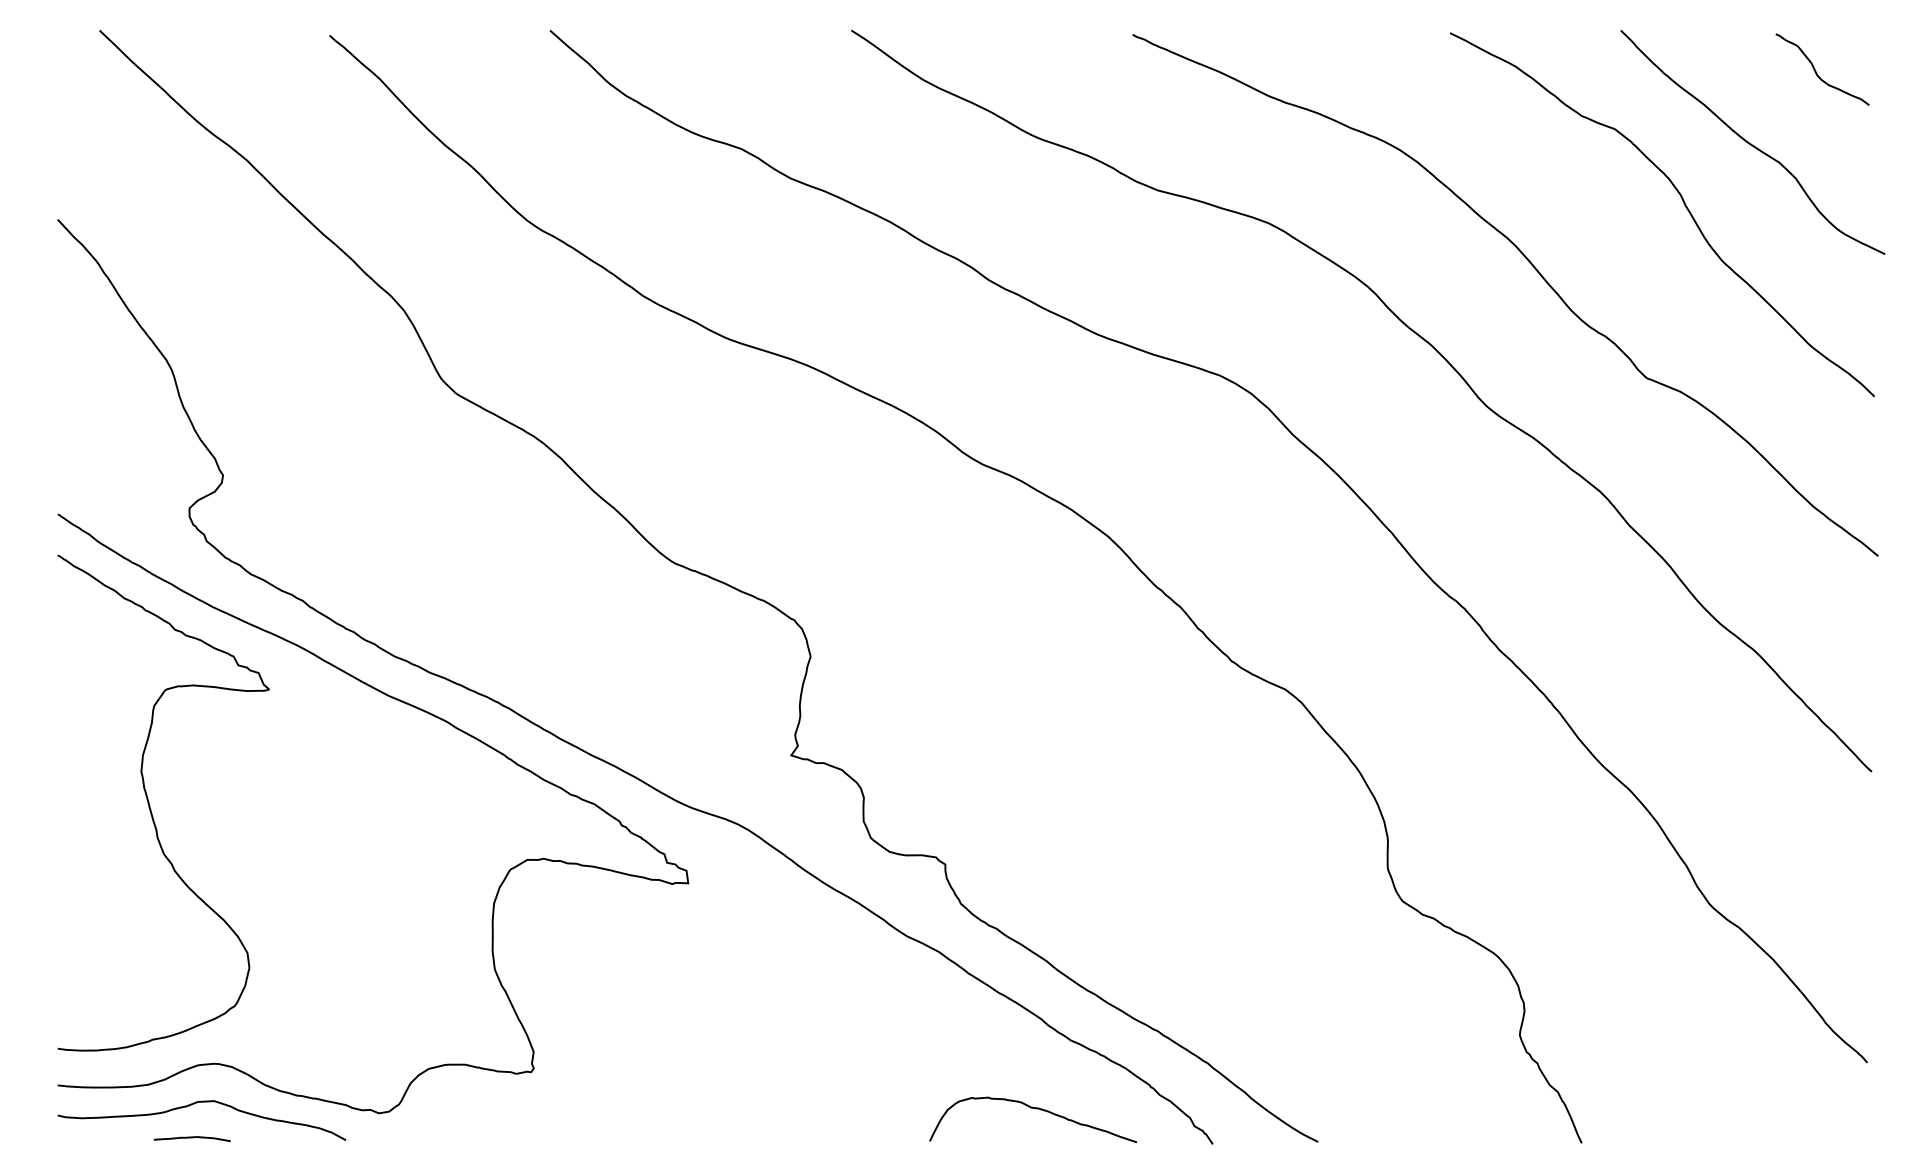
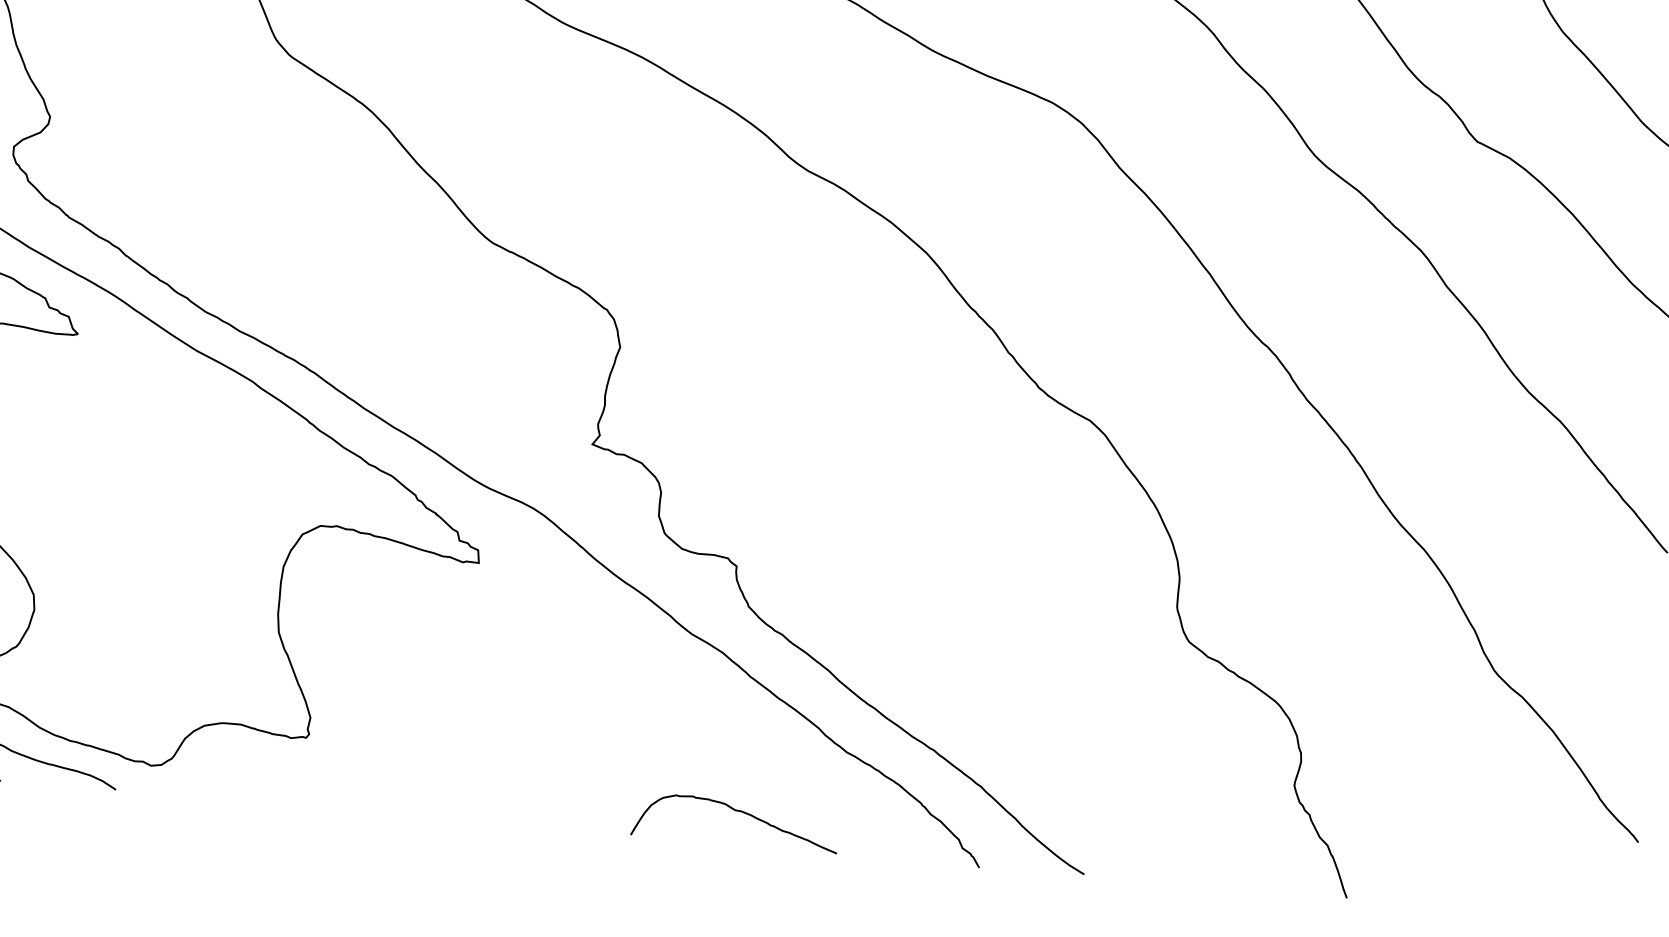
curve: (1036, 1109) -> (739, 812), moved

